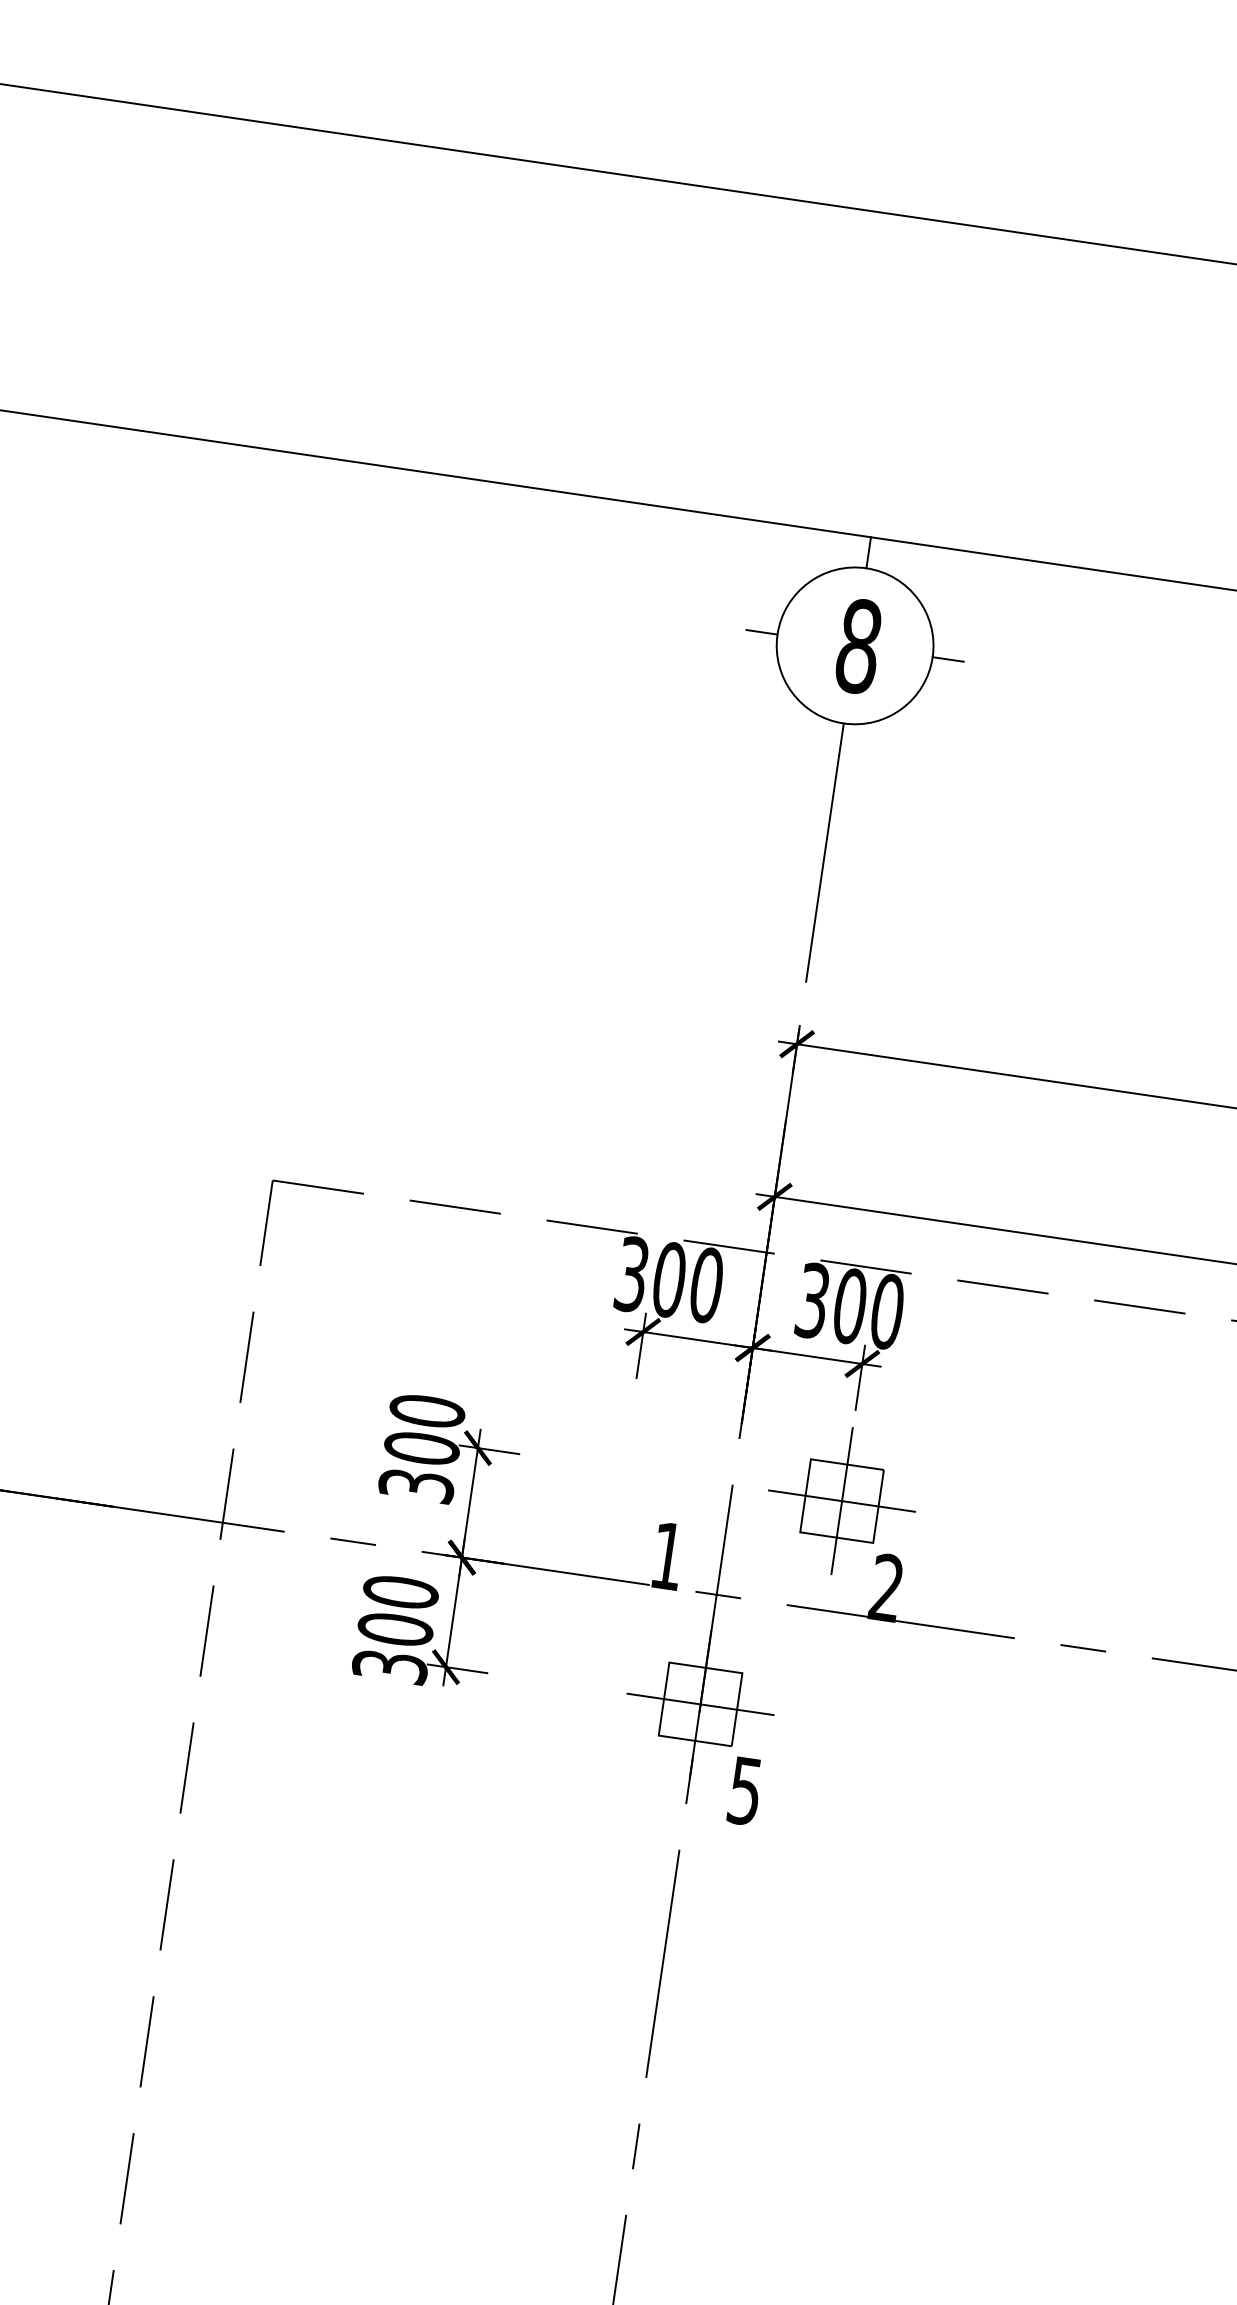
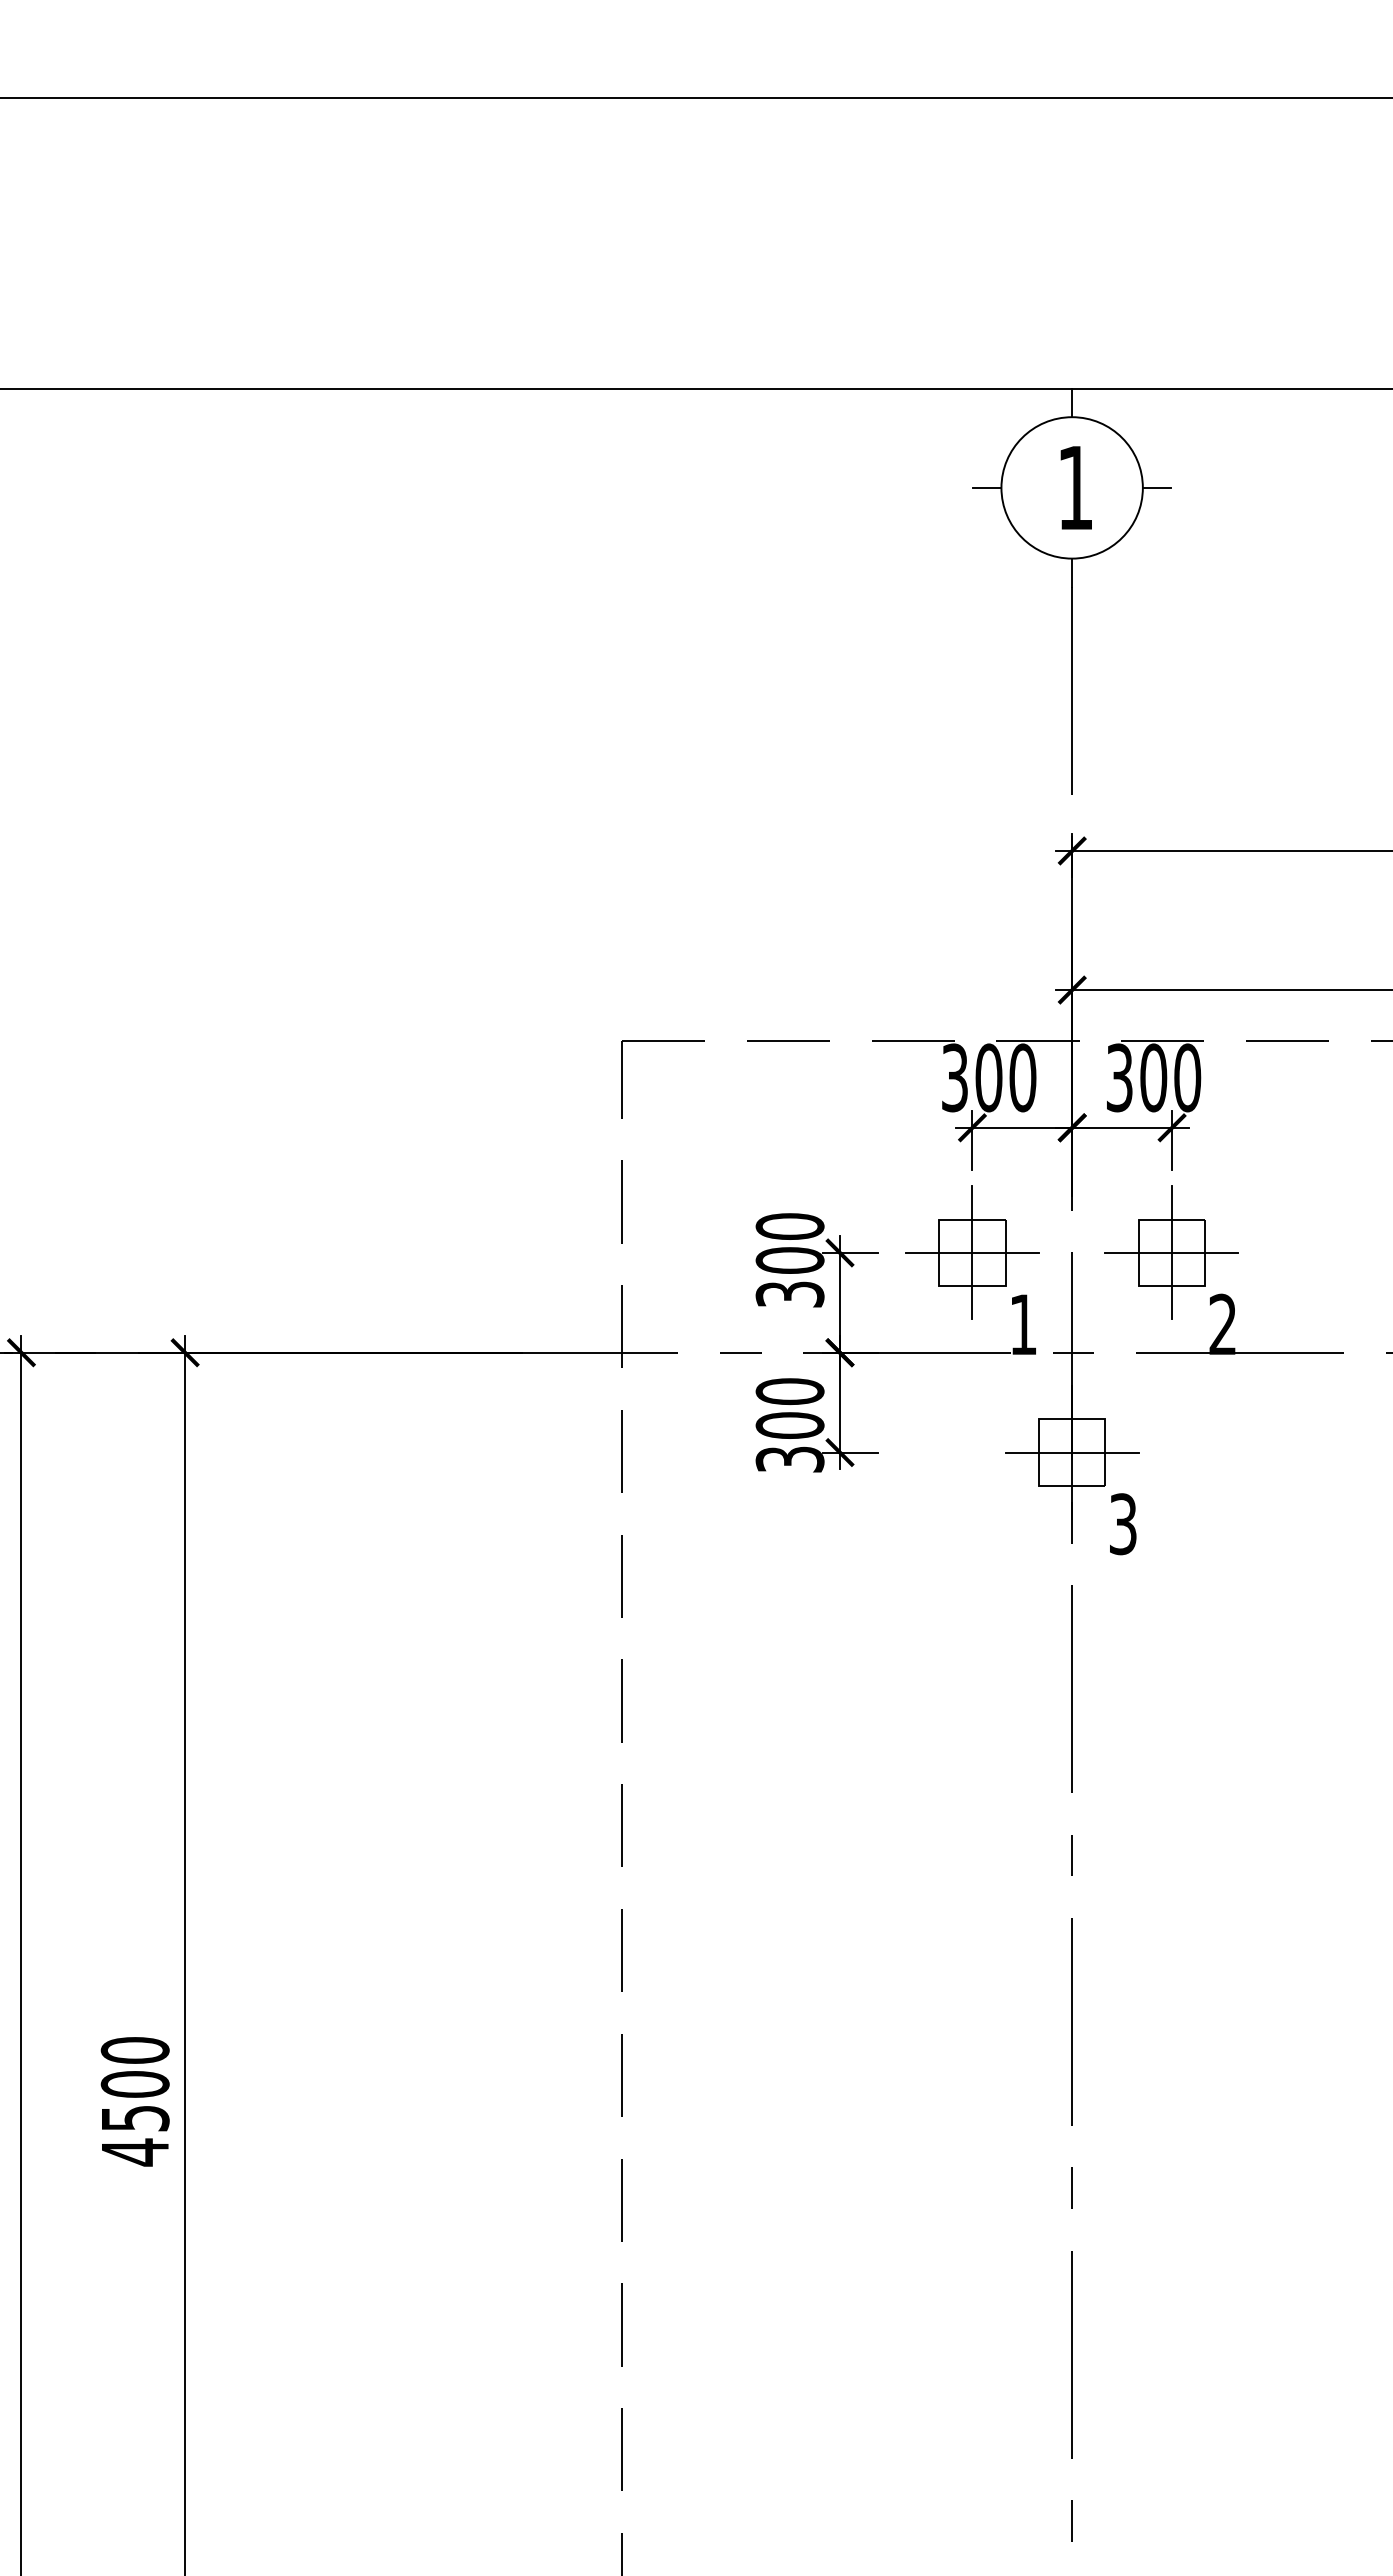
text: (858, 645) -> (1075, 487), 8 -> 1
part: (623, 1468) -> (972, 1252), added
text: (745, 1790) -> (1123, 1523), 5 -> 3

